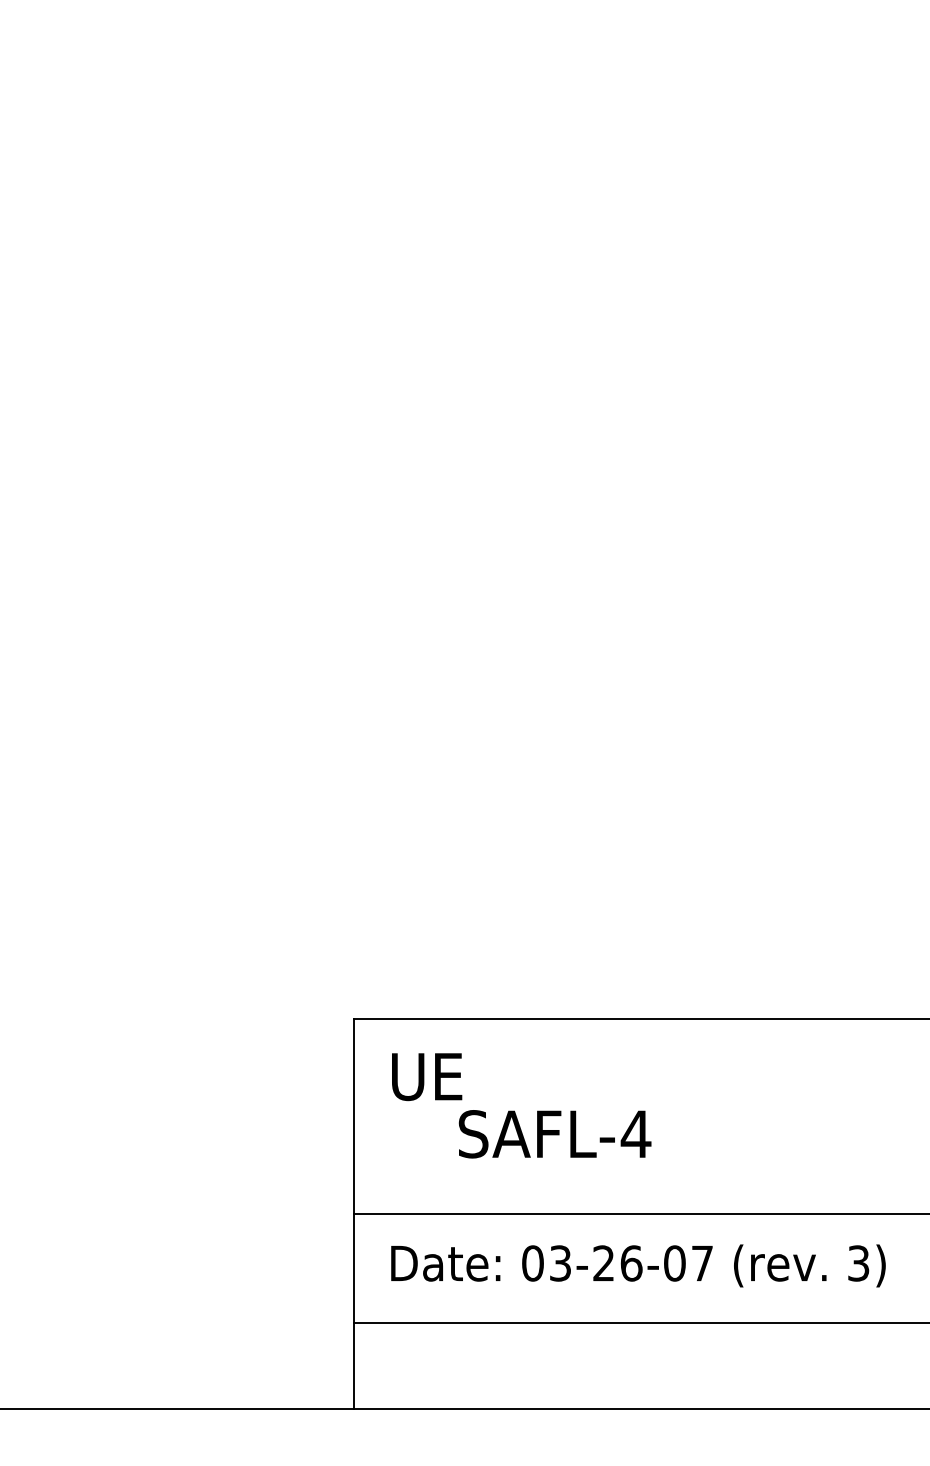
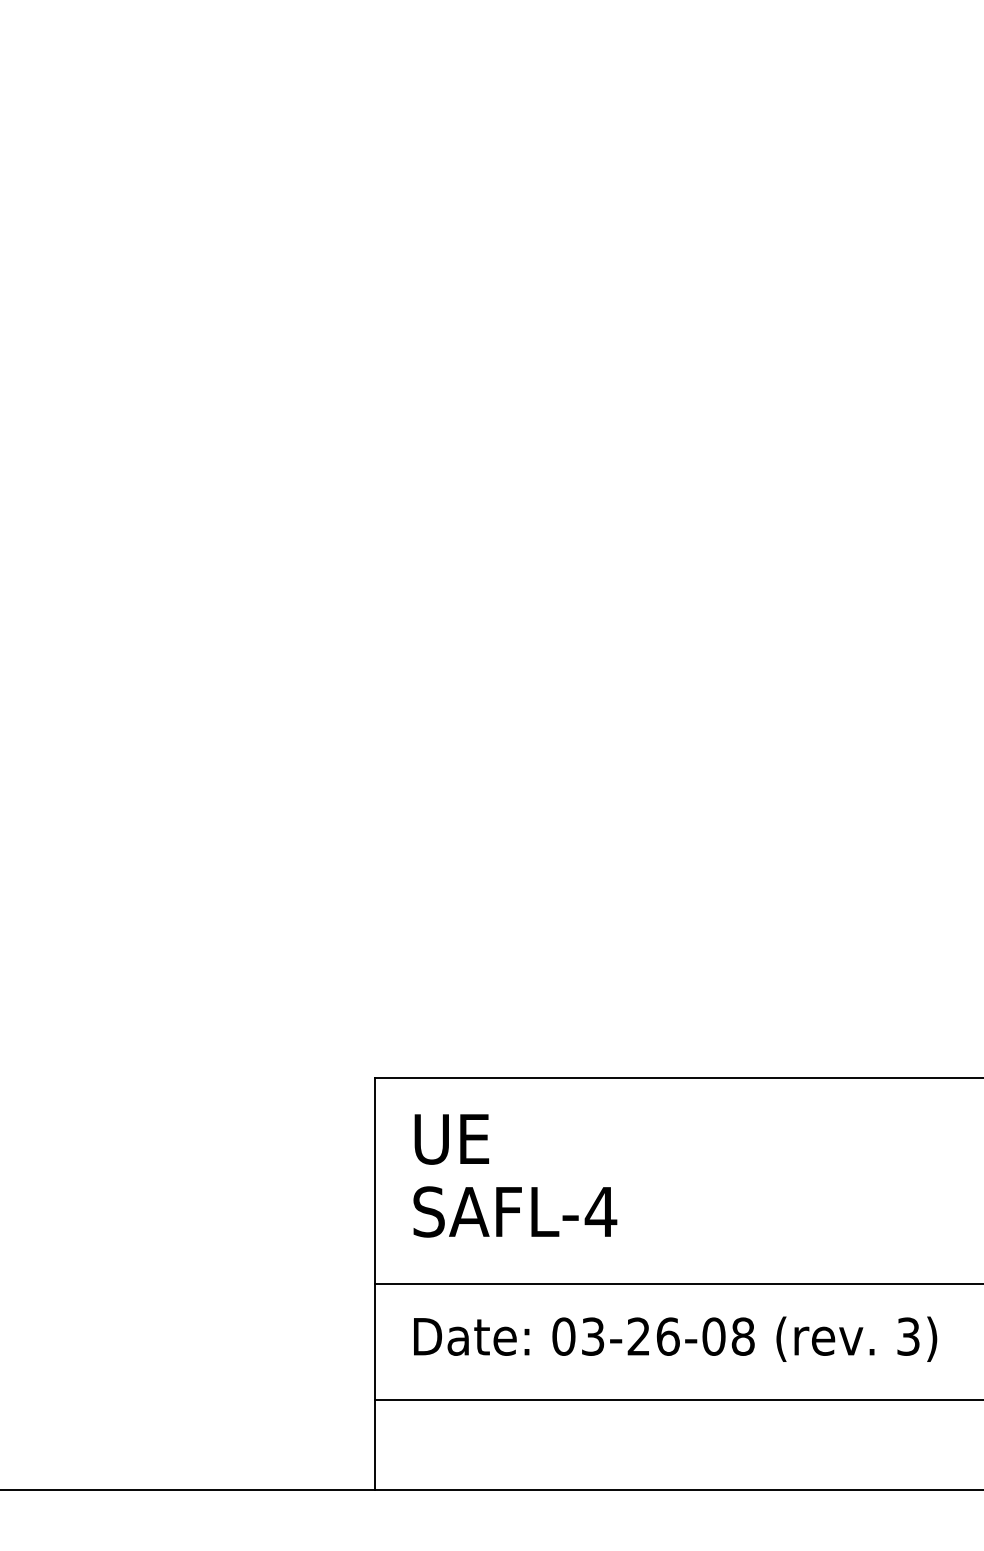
text: (555, 1133) -> (515, 1211), moved
text: (701, 1263) -> (742, 1336), 03-26-07 -> 03-26-08

